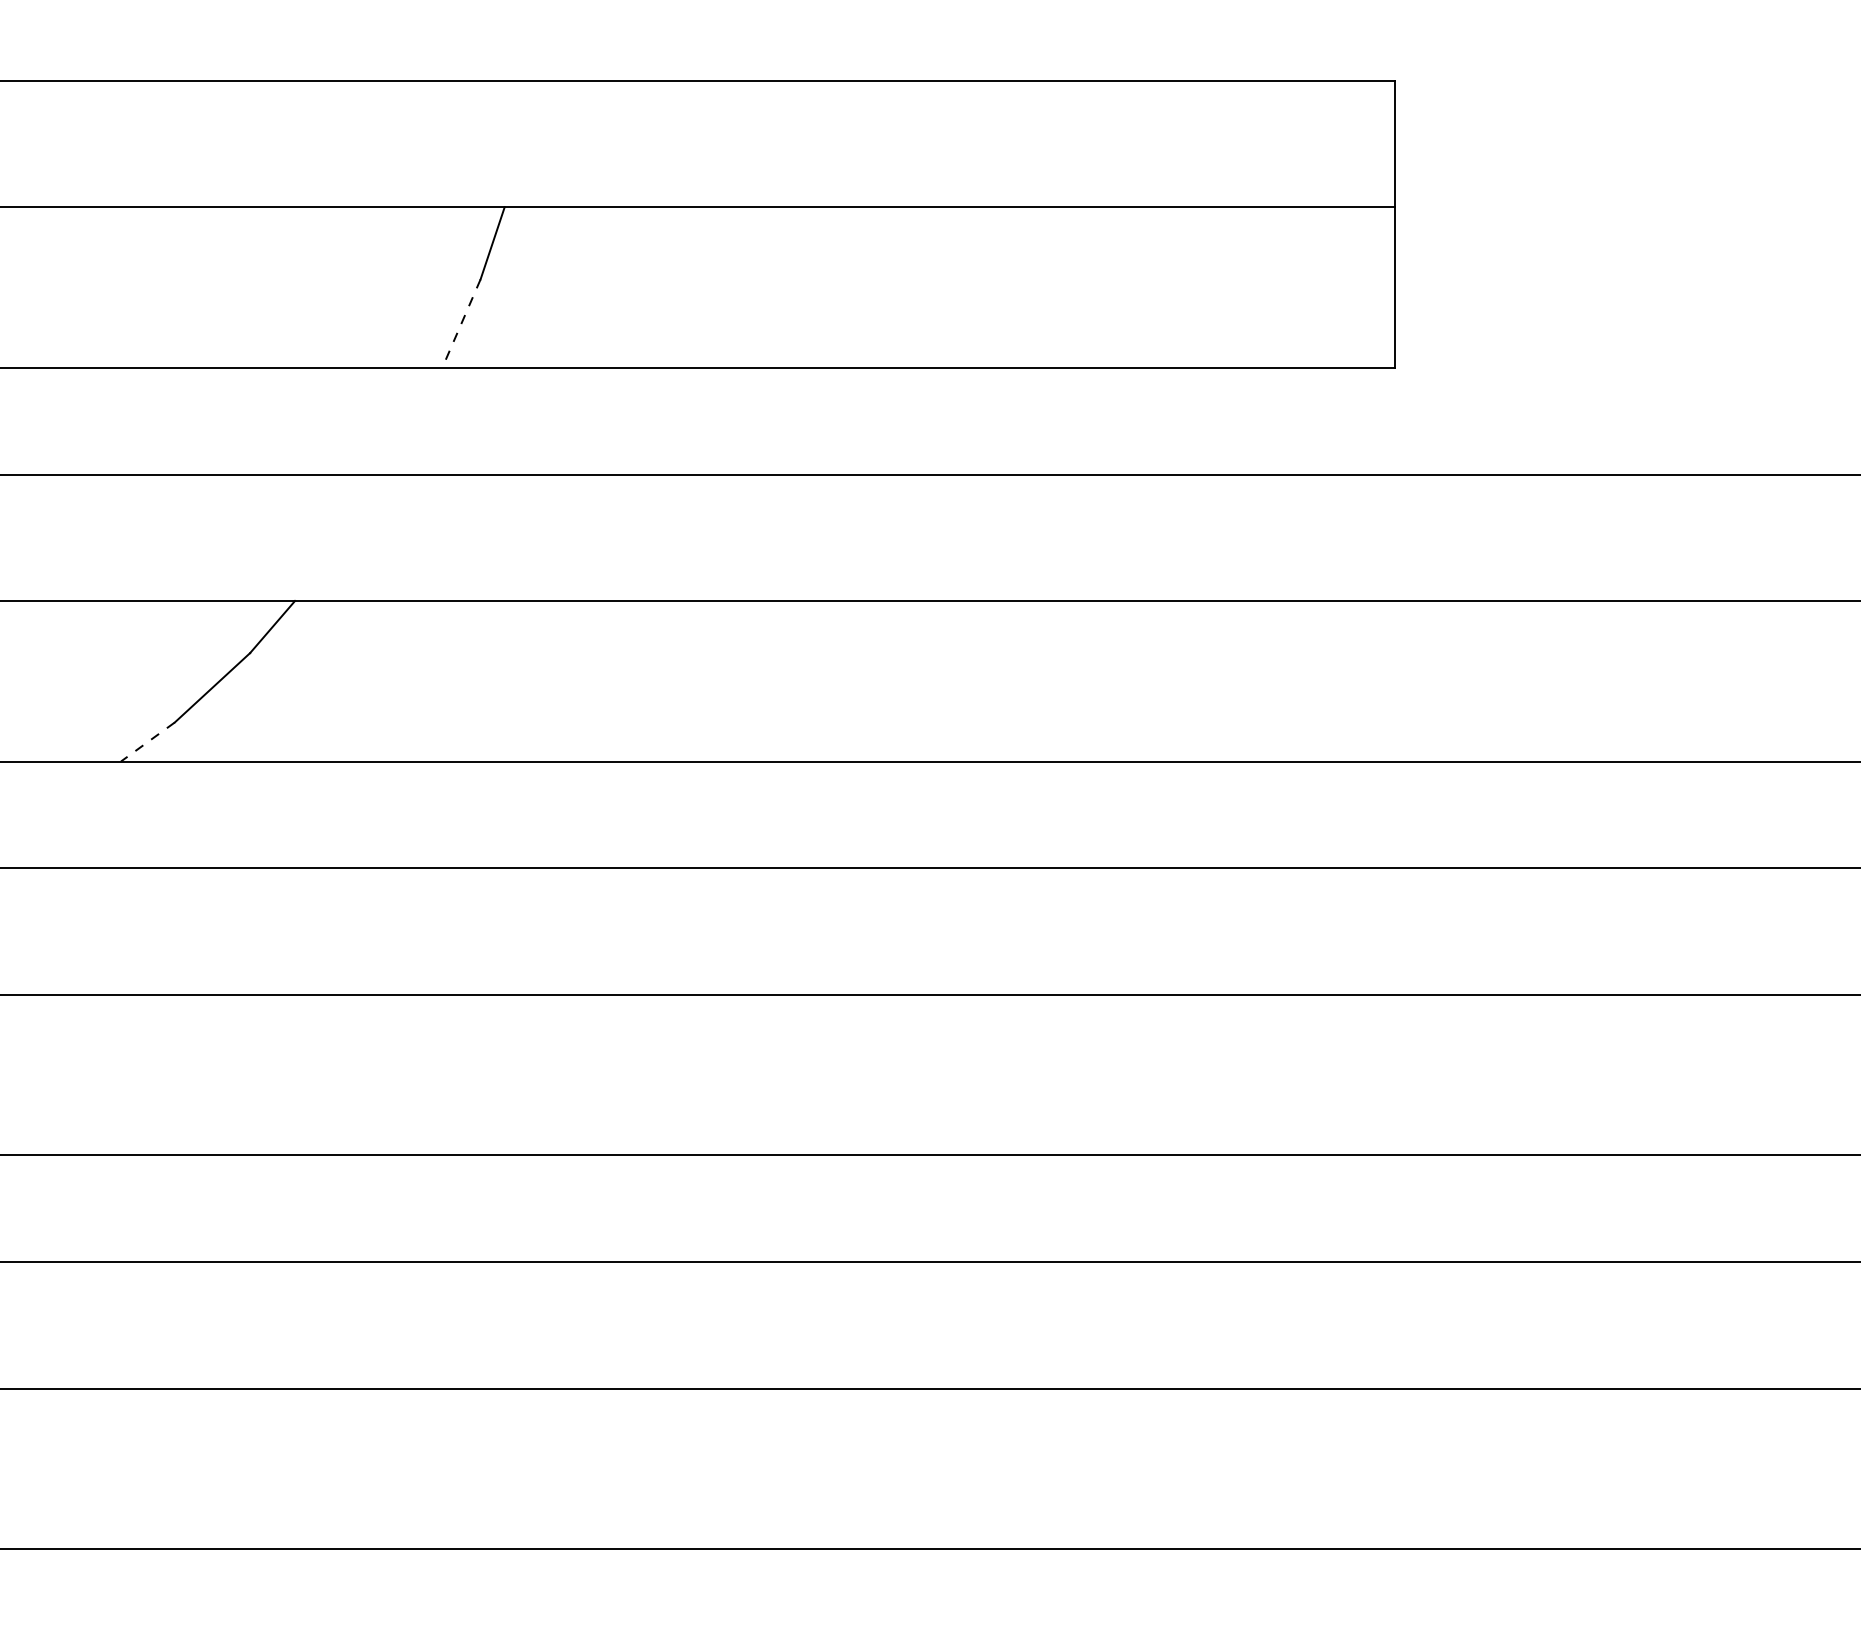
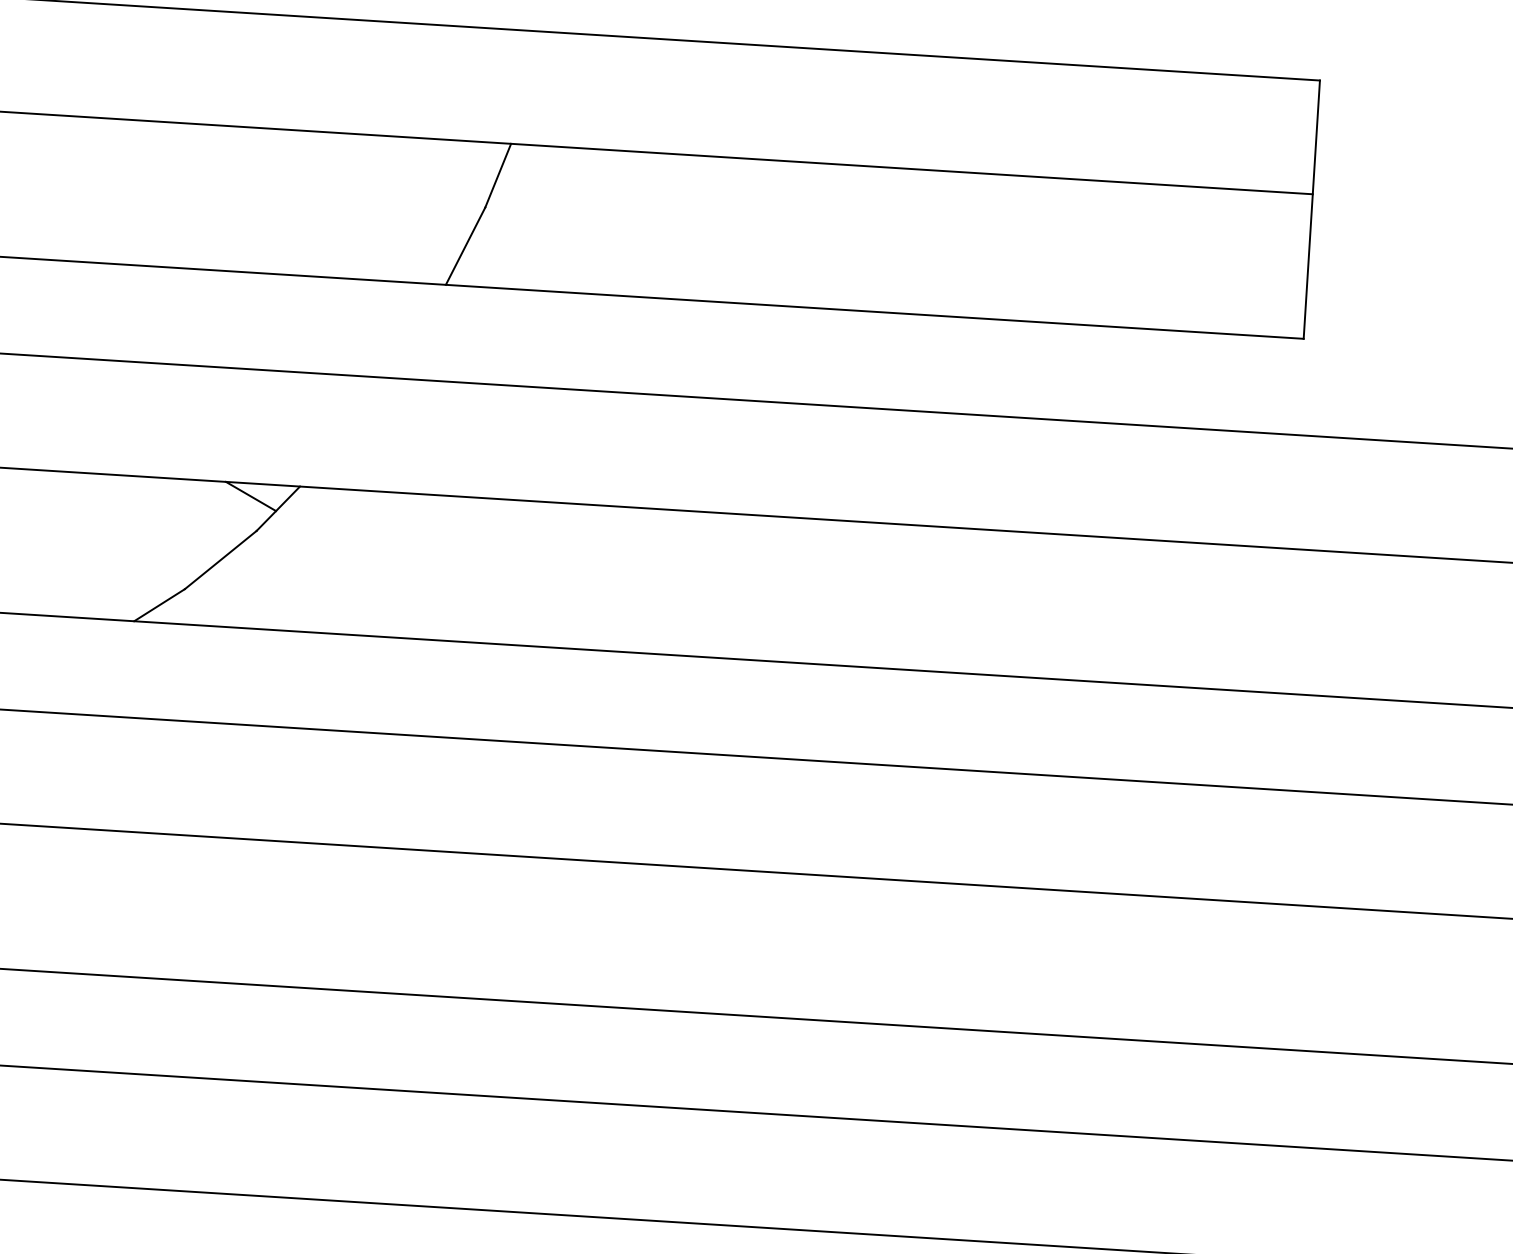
line: (461, 323) -> (465, 246), dashed -> solid
line: (241, 614) -> (251, 495), added
line: (147, 742) -> (159, 605), dashed -> solid

